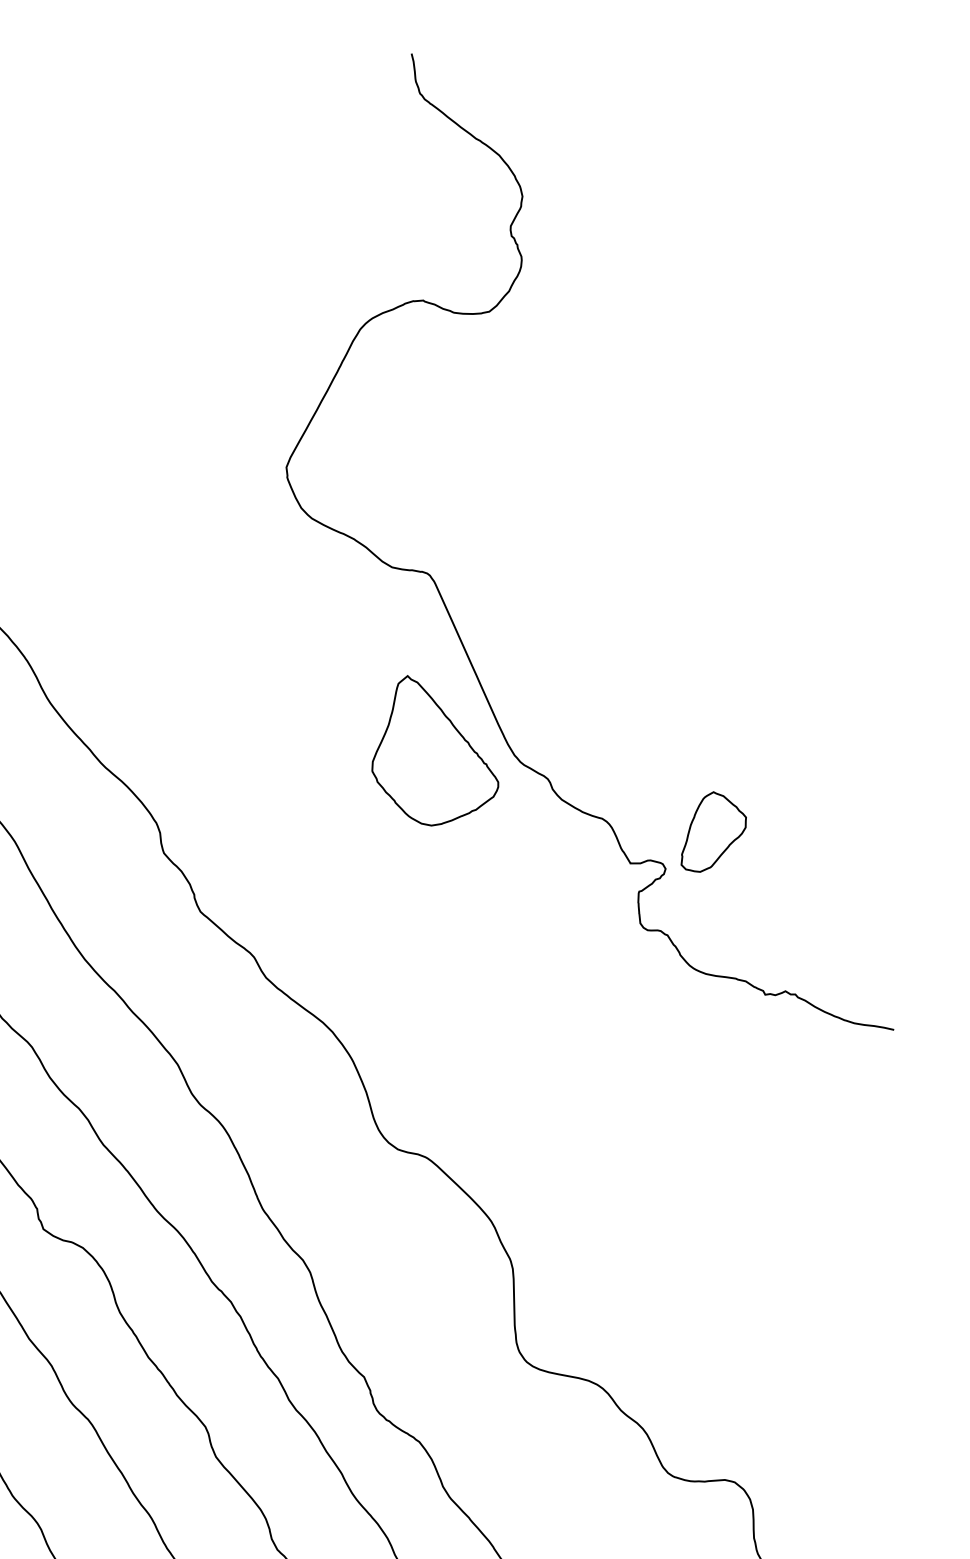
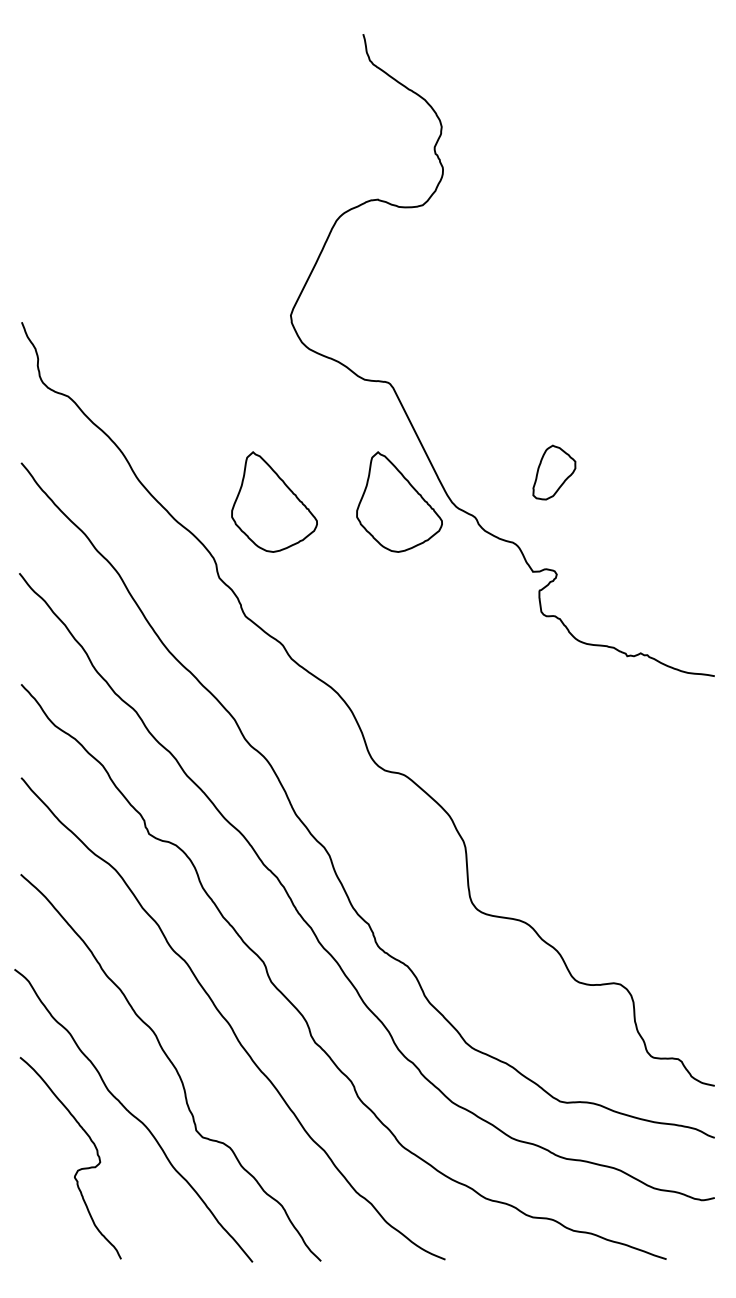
part: (250, 742) -> (274, 501), added
part: (714, 832) -> (554, 472), moved

